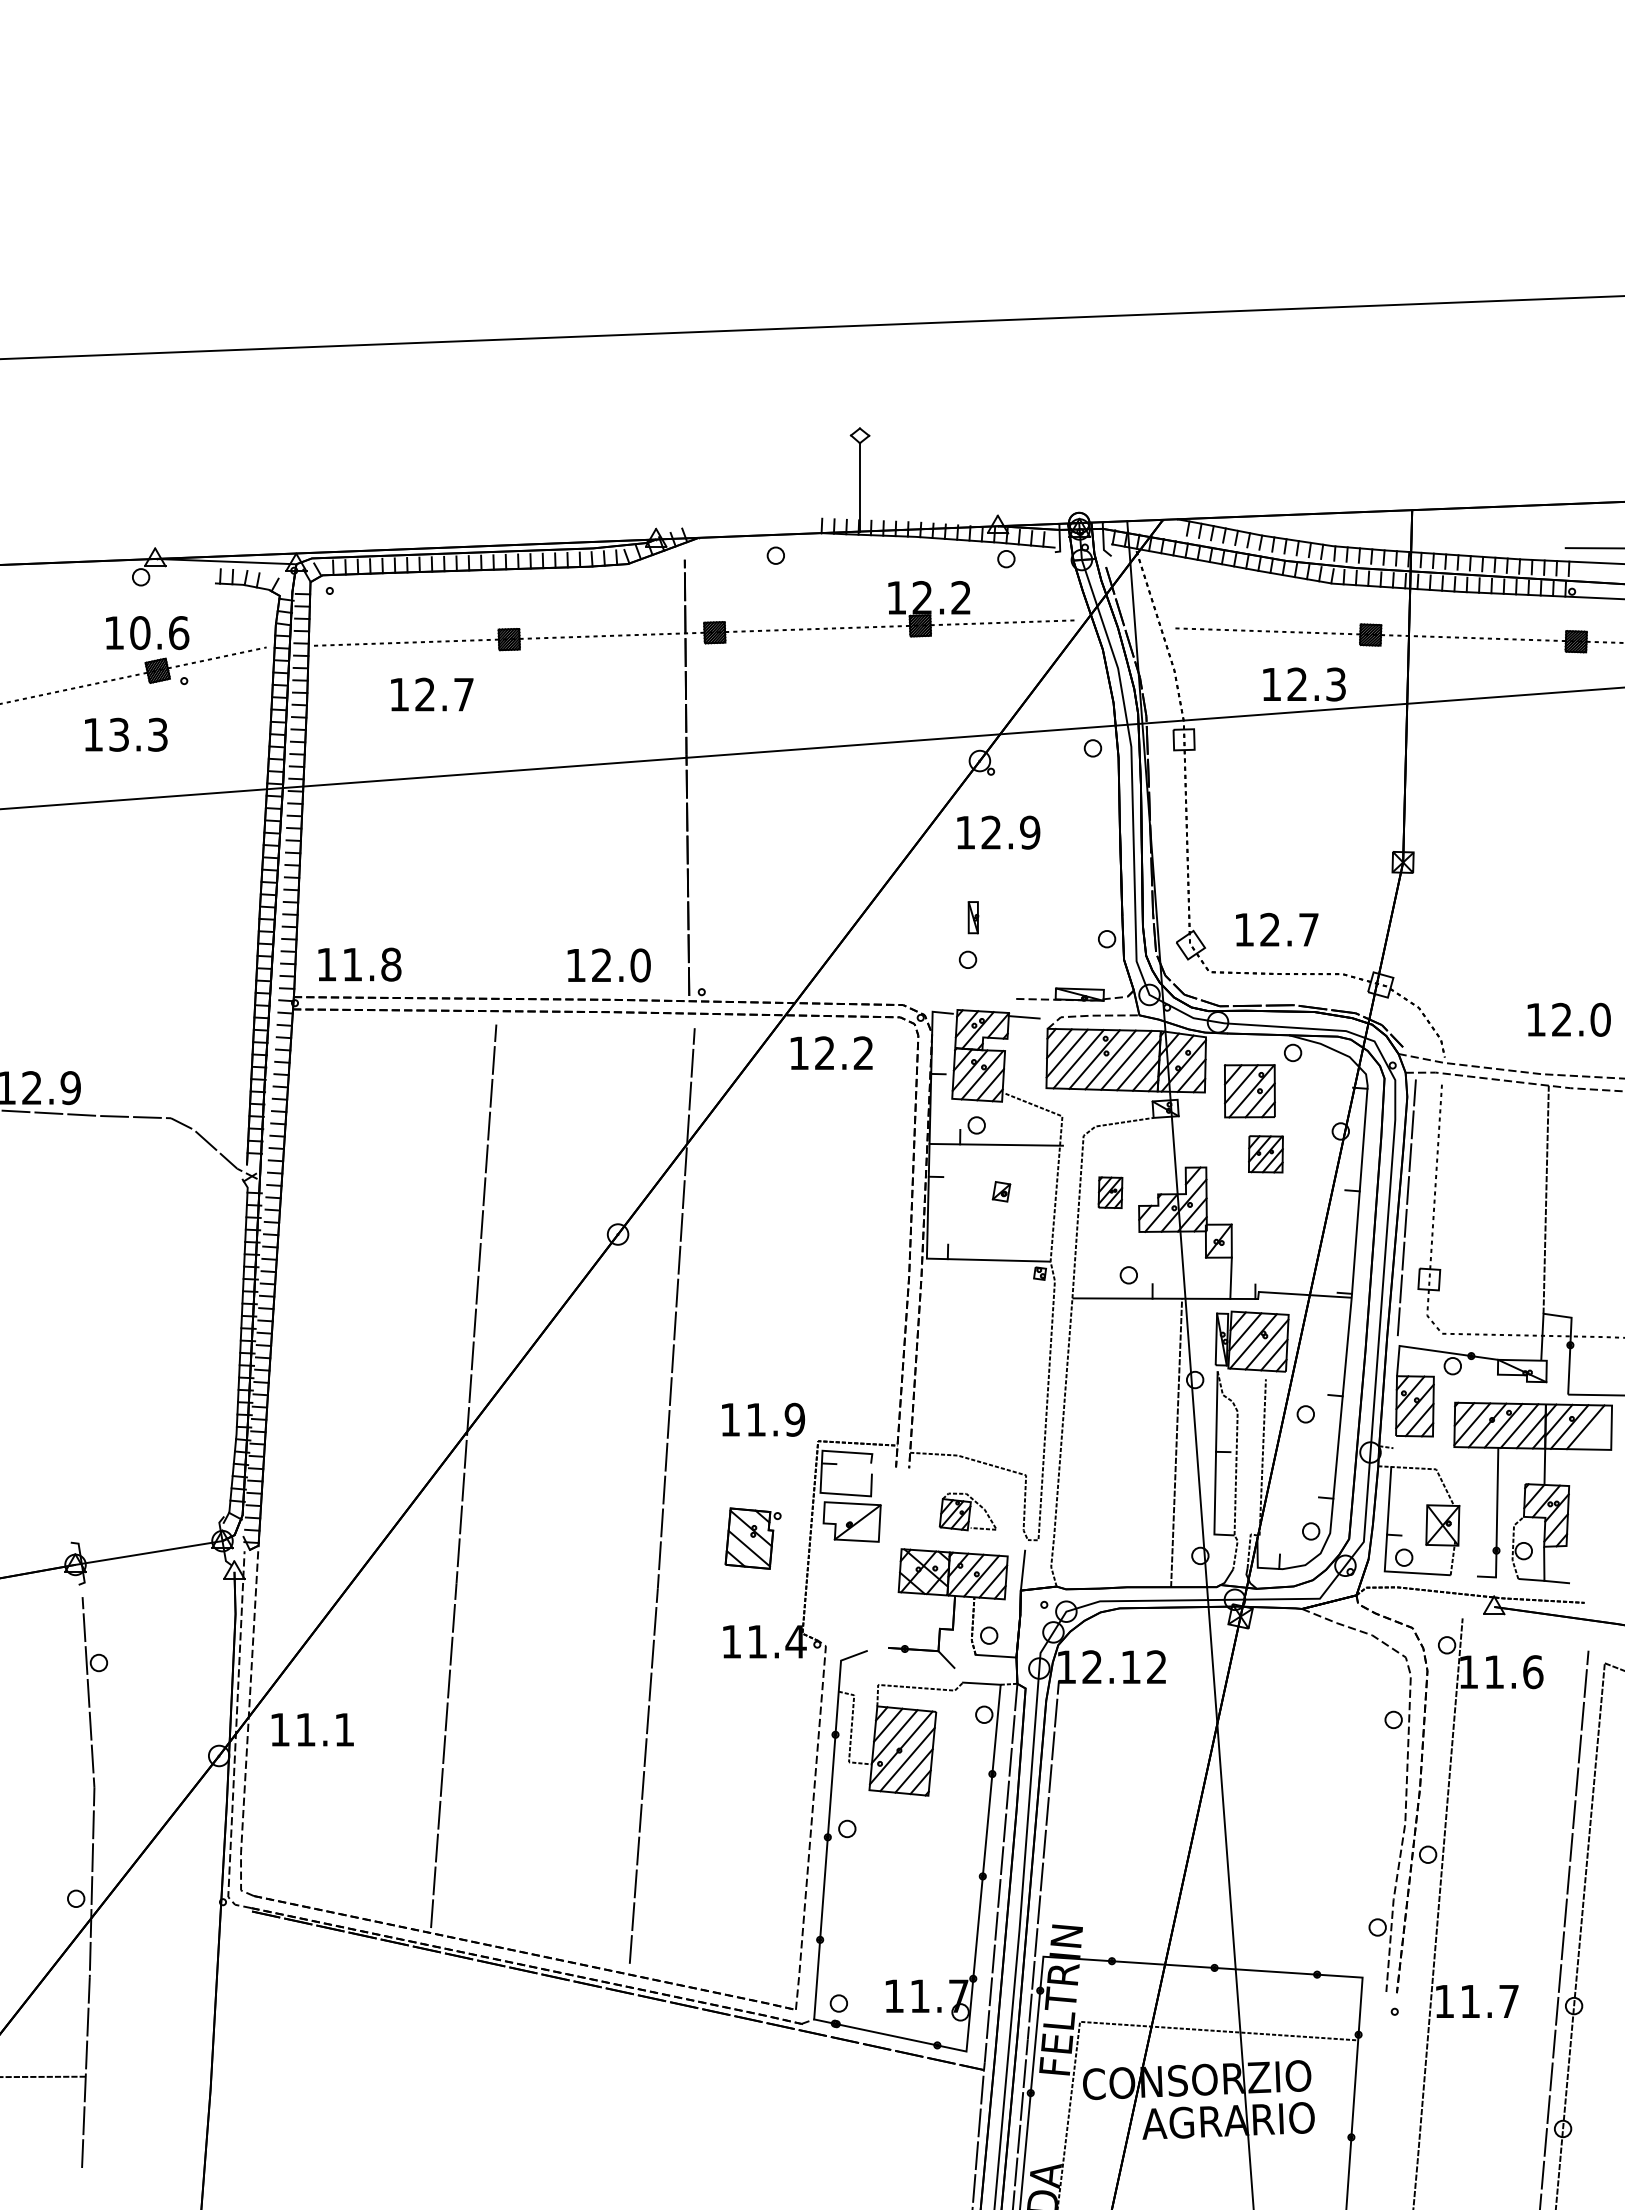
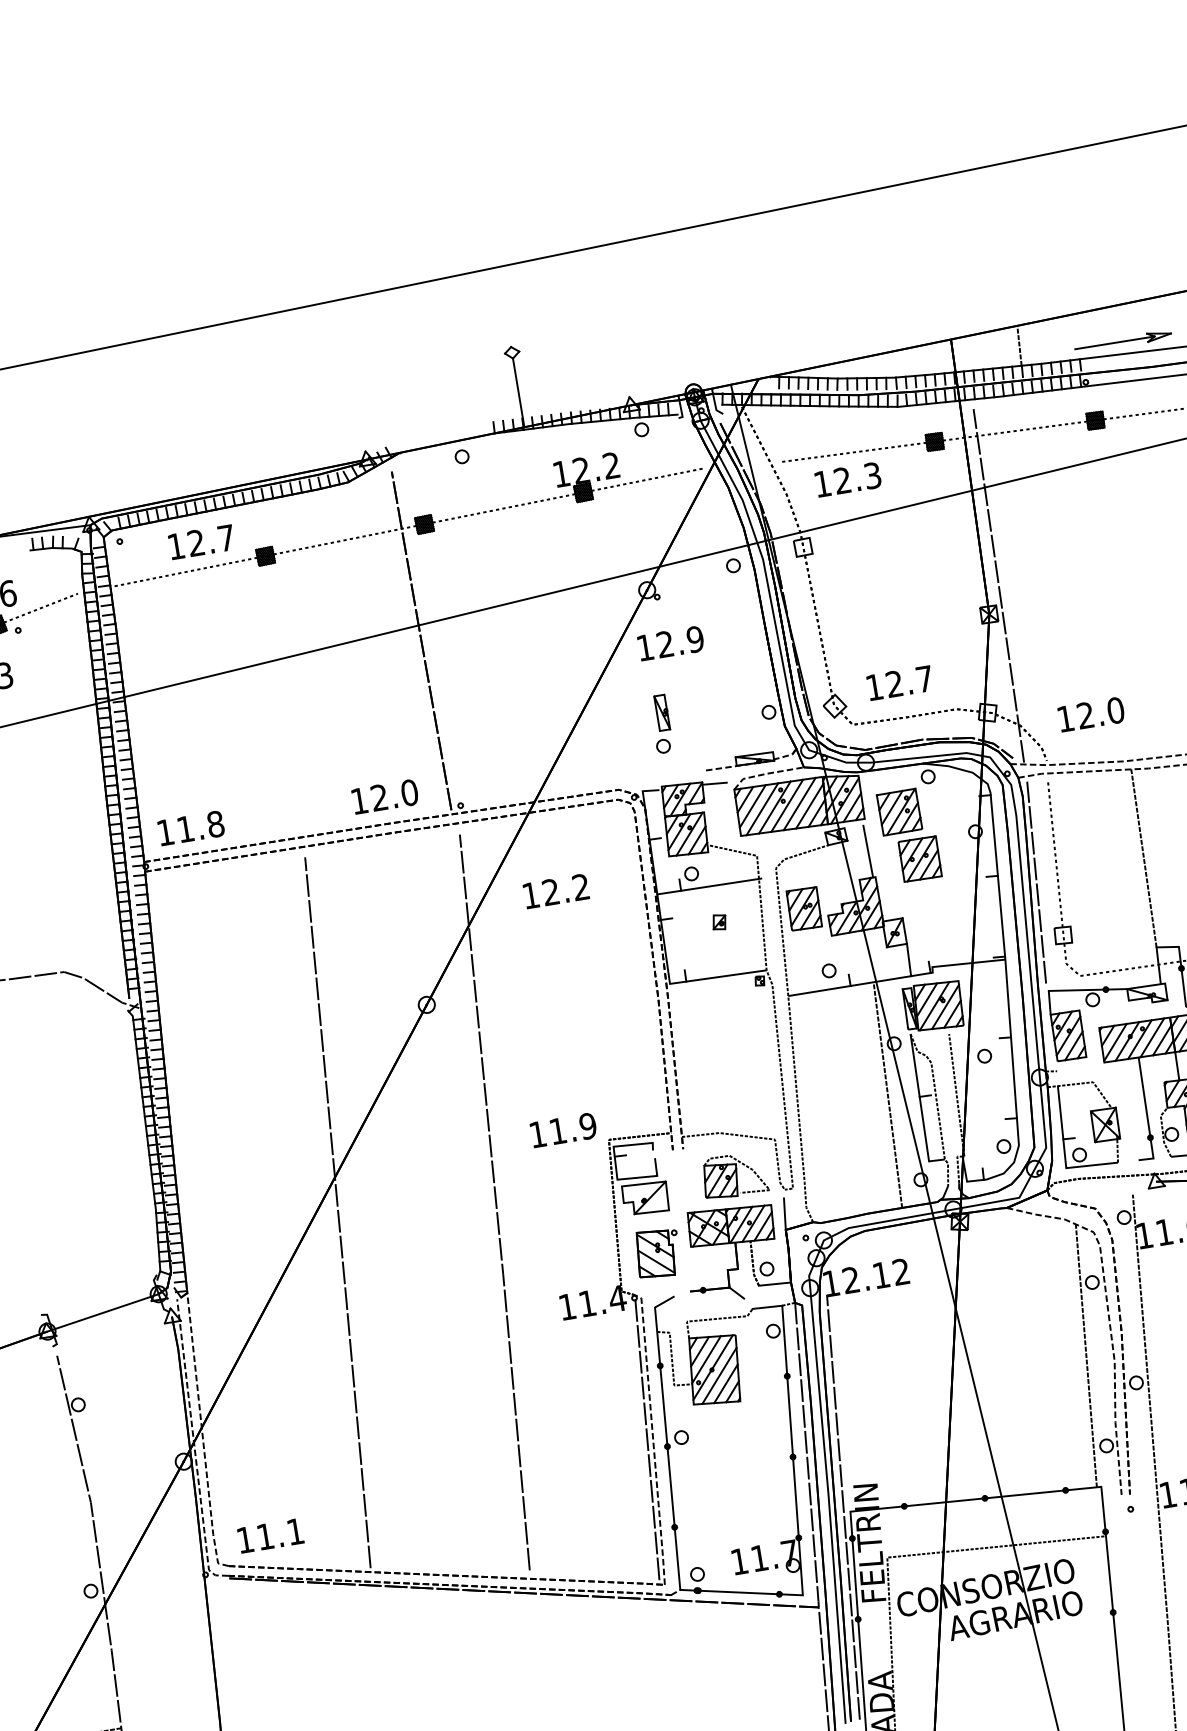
line: (1496, 531) -> (1019, 345), added
text: (1304, 684) -> (848, 479), moved
text: (432, 694) -> (201, 542), moved
line: (1421, 828) -> (999, 585), added
part: (973, 917) -> (662, 712), size x1.43
text: (1568, 1019) -> (1090, 714), moved
text: (831, 1052) -> (556, 890), moved
line: (1202, 1133) -> (868, 851), added
part: (1265, 1154) -> (919, 859), size x1.43
part: (1110, 1192) -> (804, 908), size x1.67
part: (967, 1511) -> (734, 1175), size x1.43
part: (752, 1538) -> (657, 1253), moved
text: (312, 1729) -> (270, 1535), moved
line: (1370, 1810) -> (1085, 1355), added
line: (804, 1821) -> (647, 1437), added

